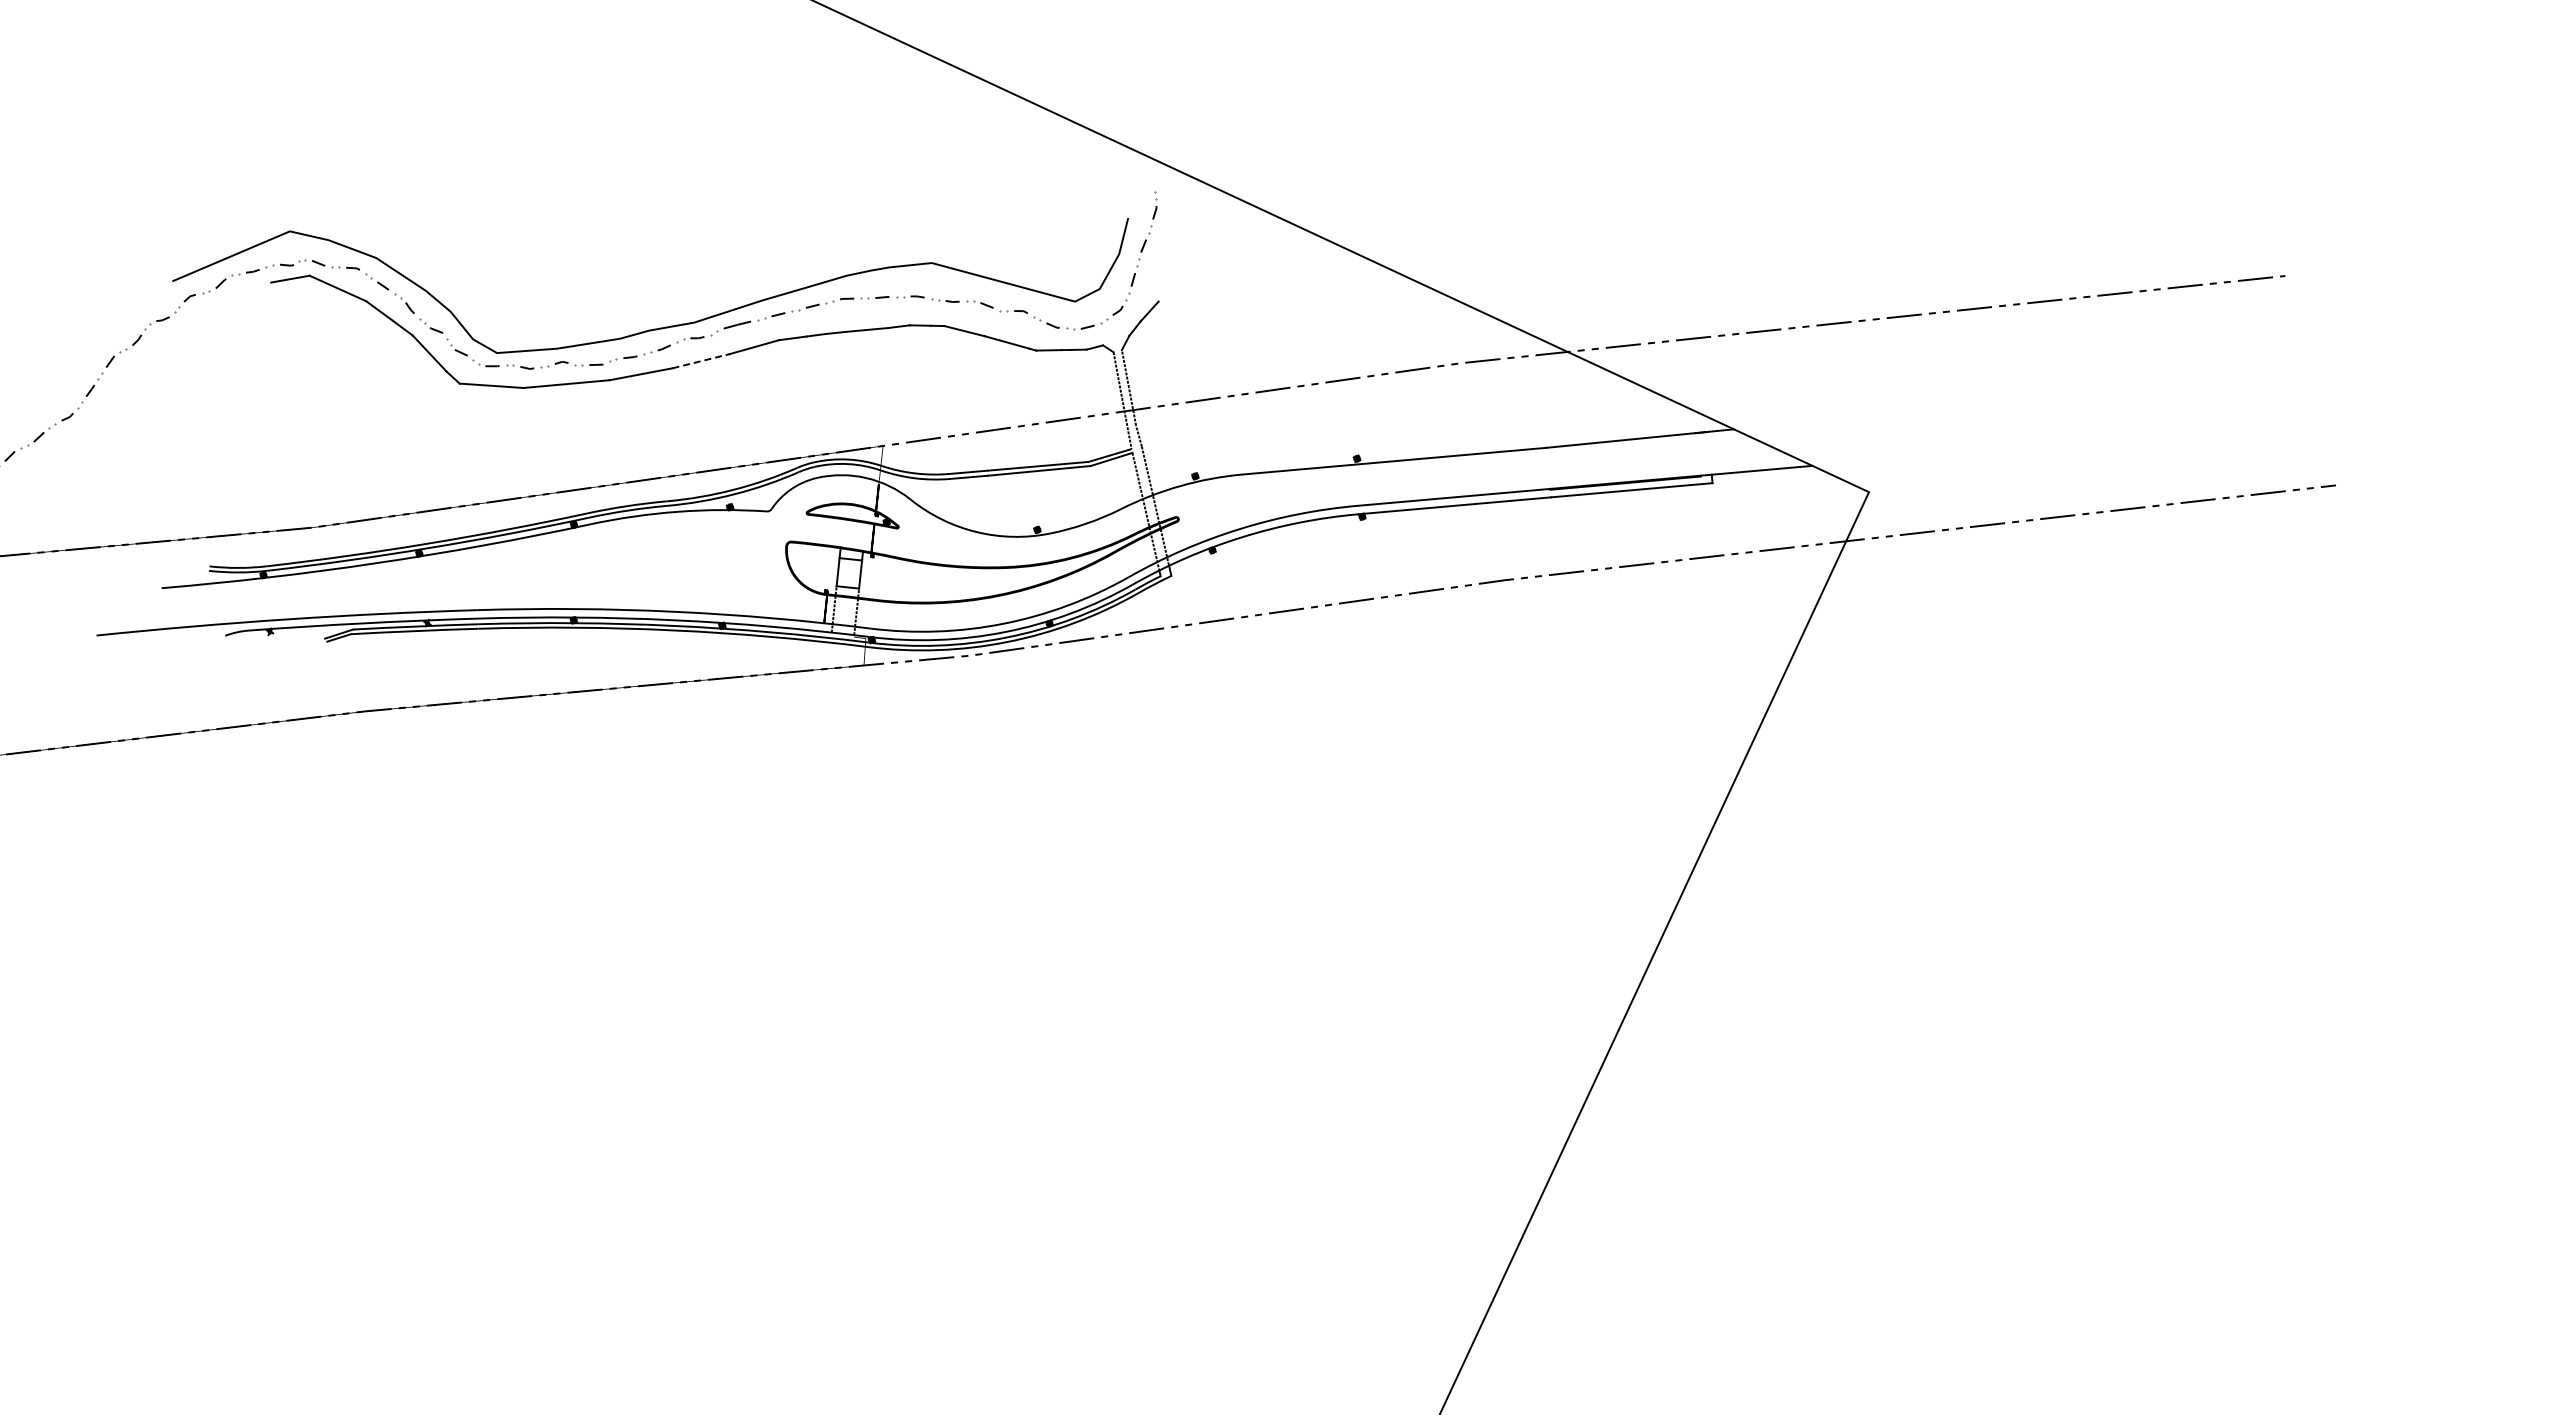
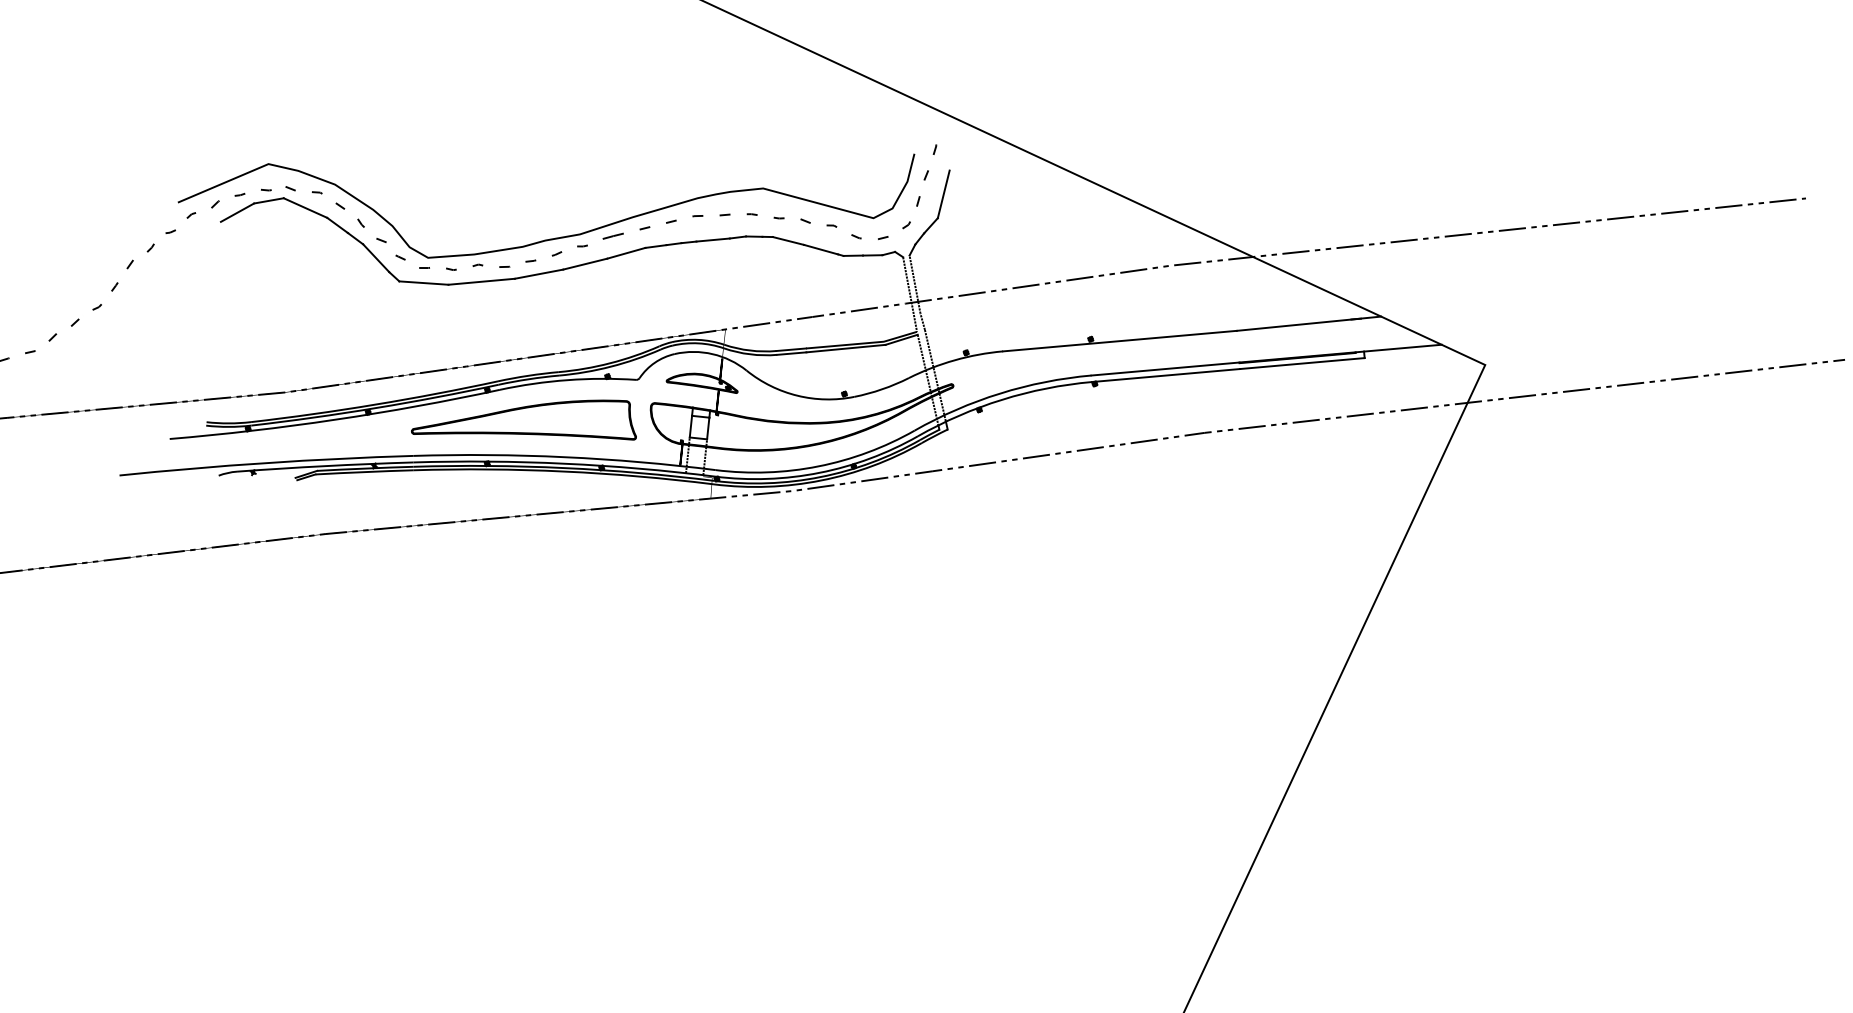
line: (1165, 270) -> (943, 194), added
line: (249, 294) -> (237, 212), added
line: (701, 361) -> (585, 264), dashed -> solid
part: (621, 563) -> (524, 419), added

